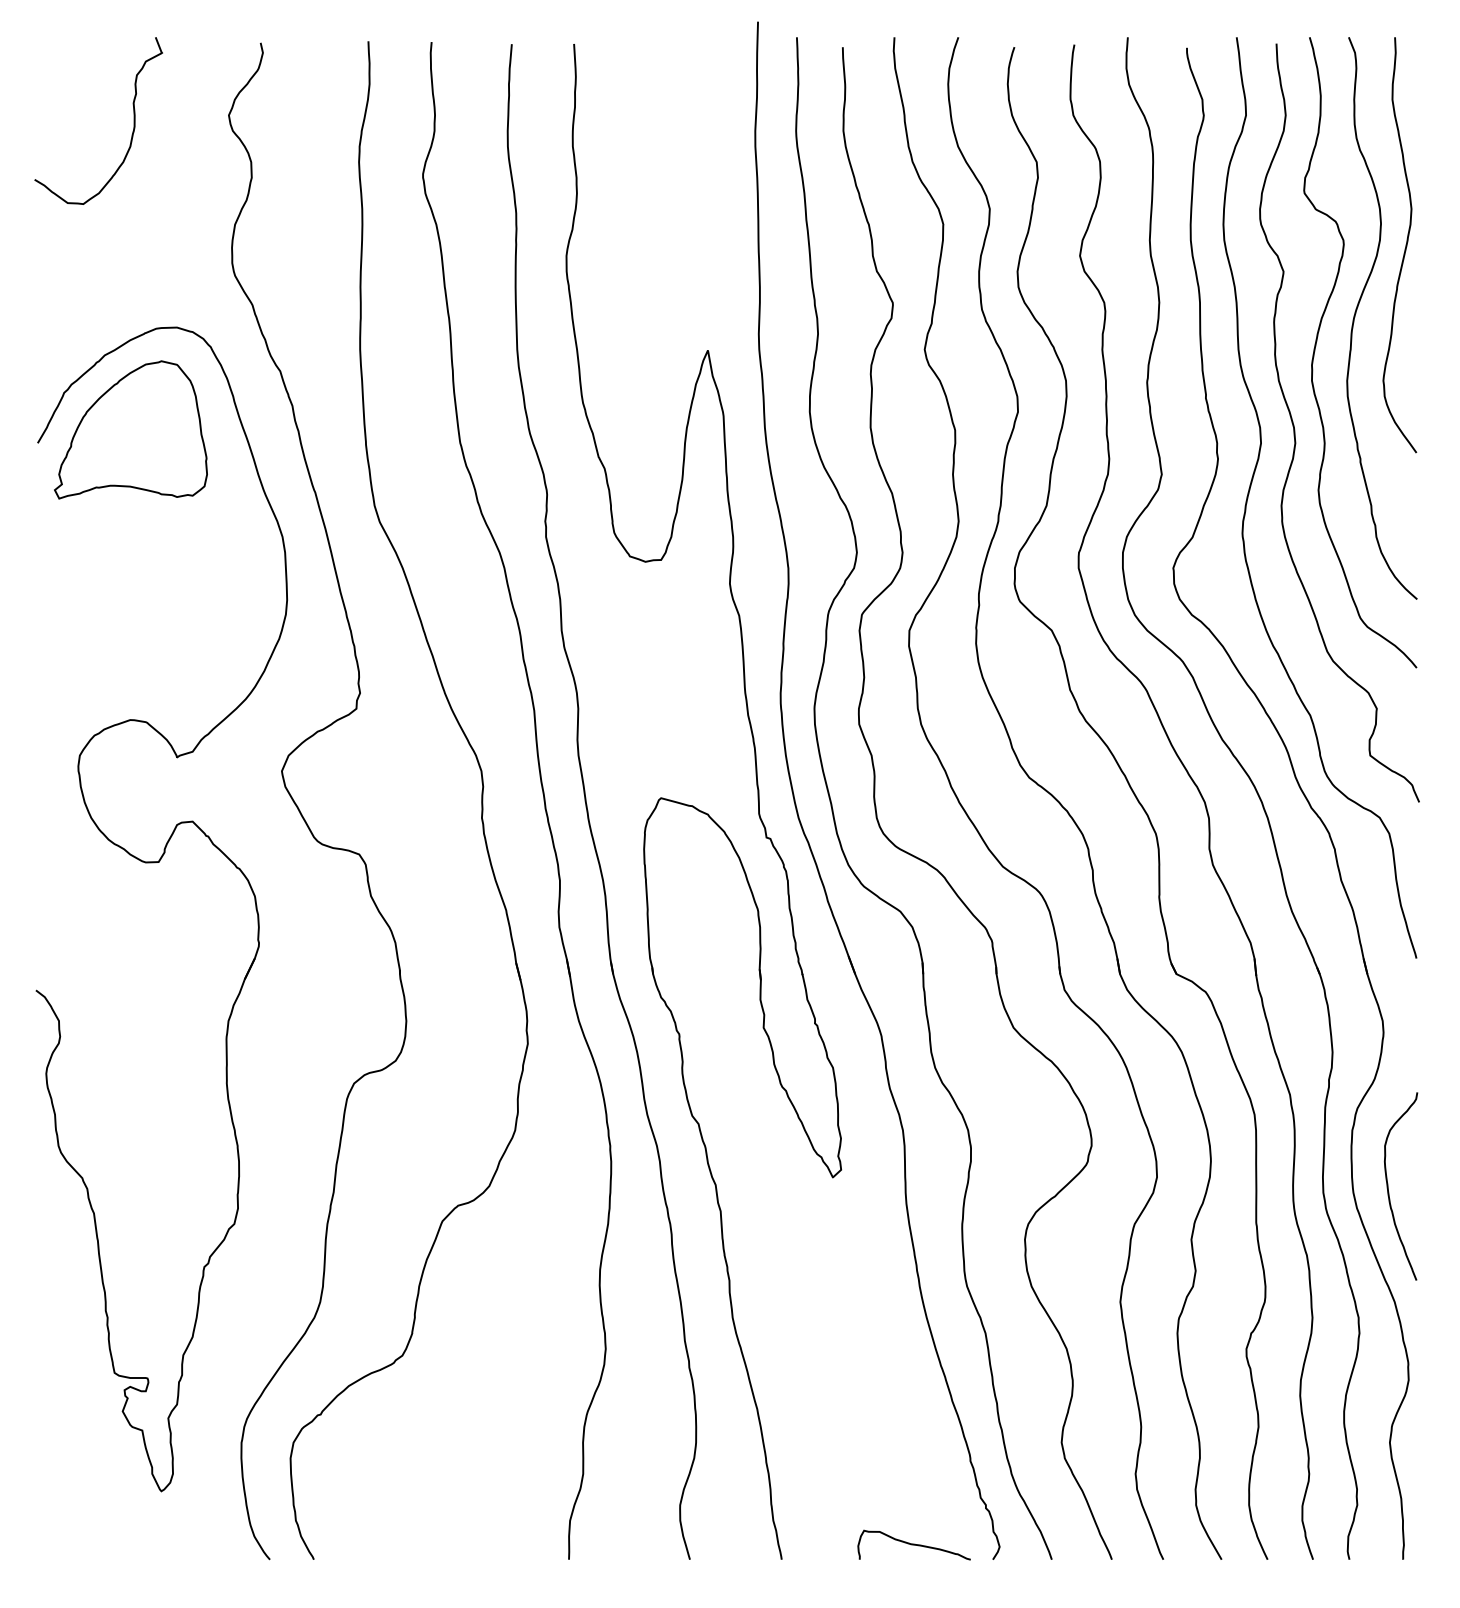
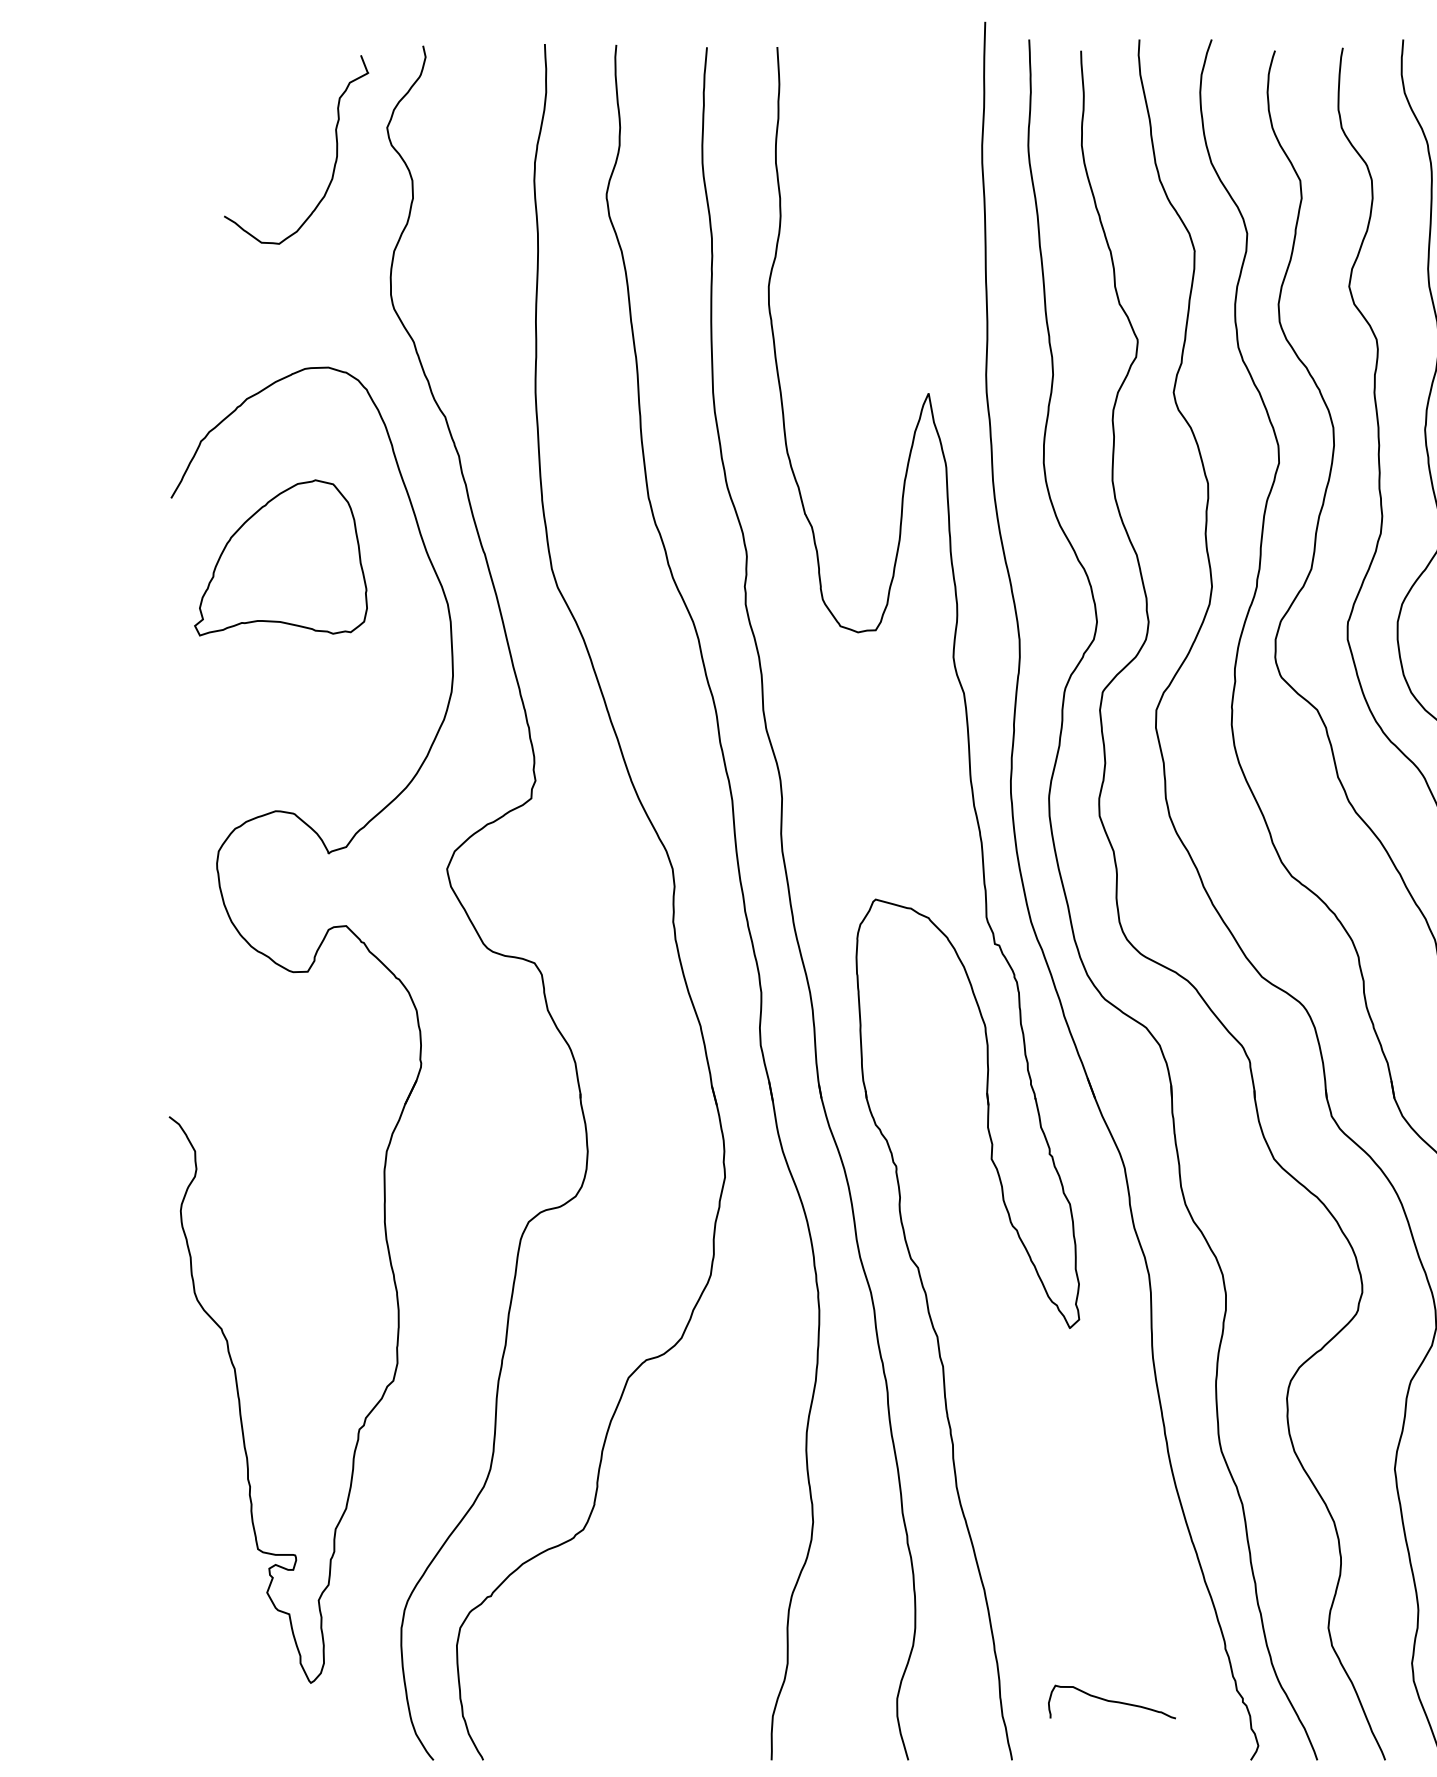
curve: (133, 120) -> (335, 149), moved
part: (130, 429) -> (280, 557), moved
curve: (913, 1544) -> (1111, 1701), moved

